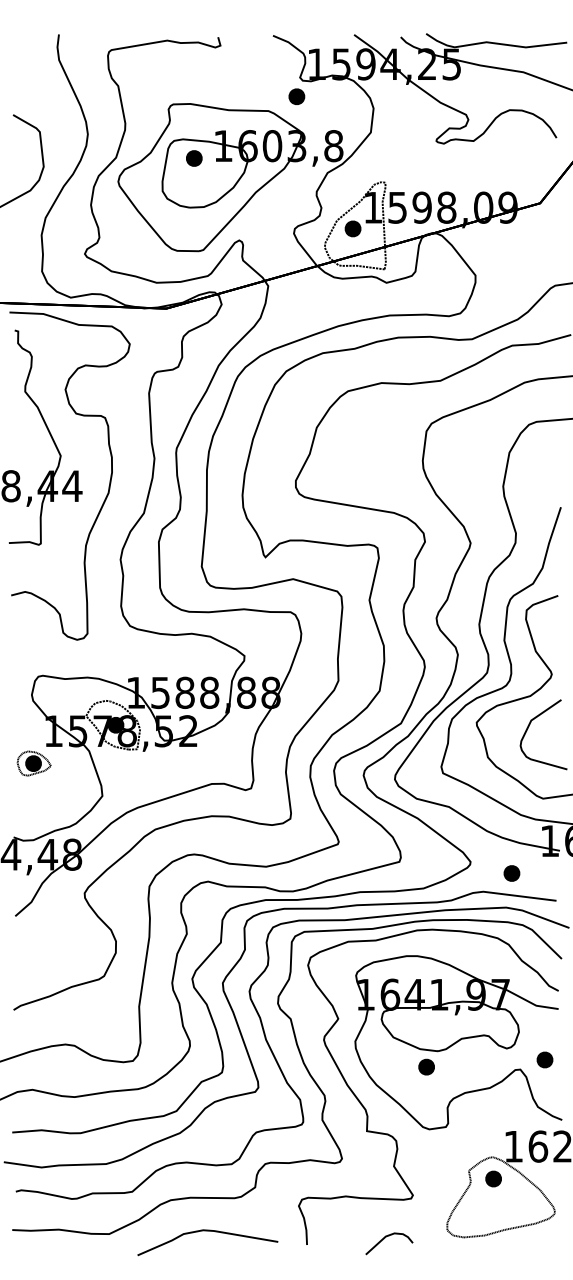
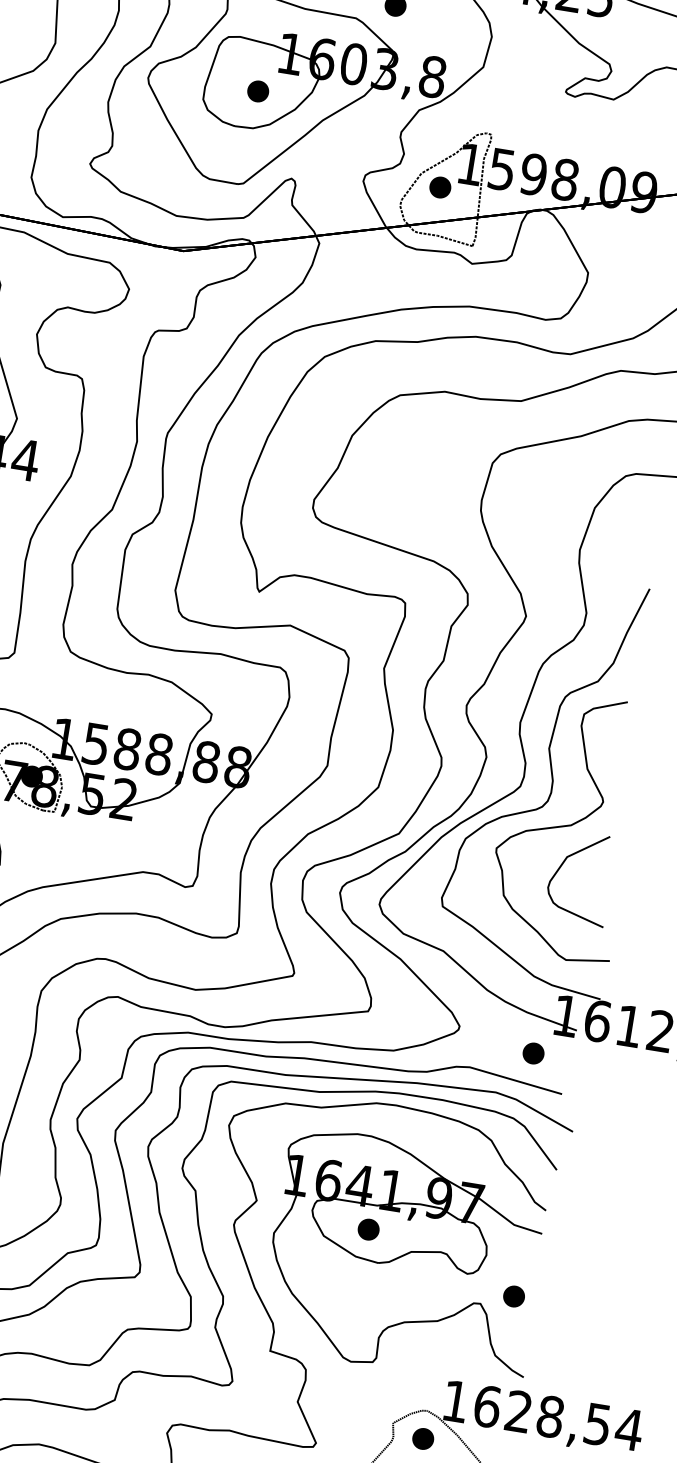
part: (194, 158) -> (258, 91), moved
part: (511, 873) -> (533, 1053), moved
part: (426, 1066) -> (368, 1228), moved

